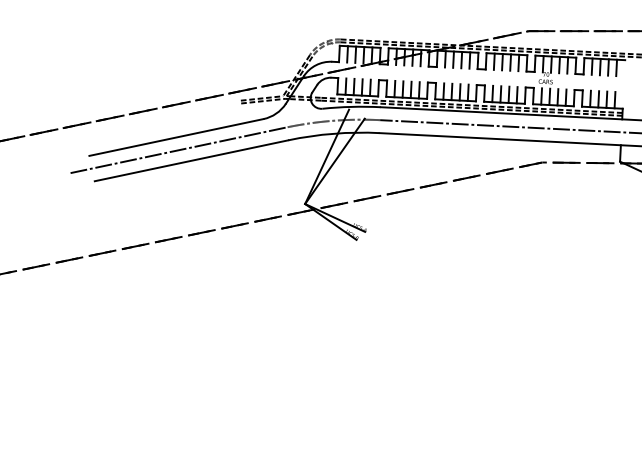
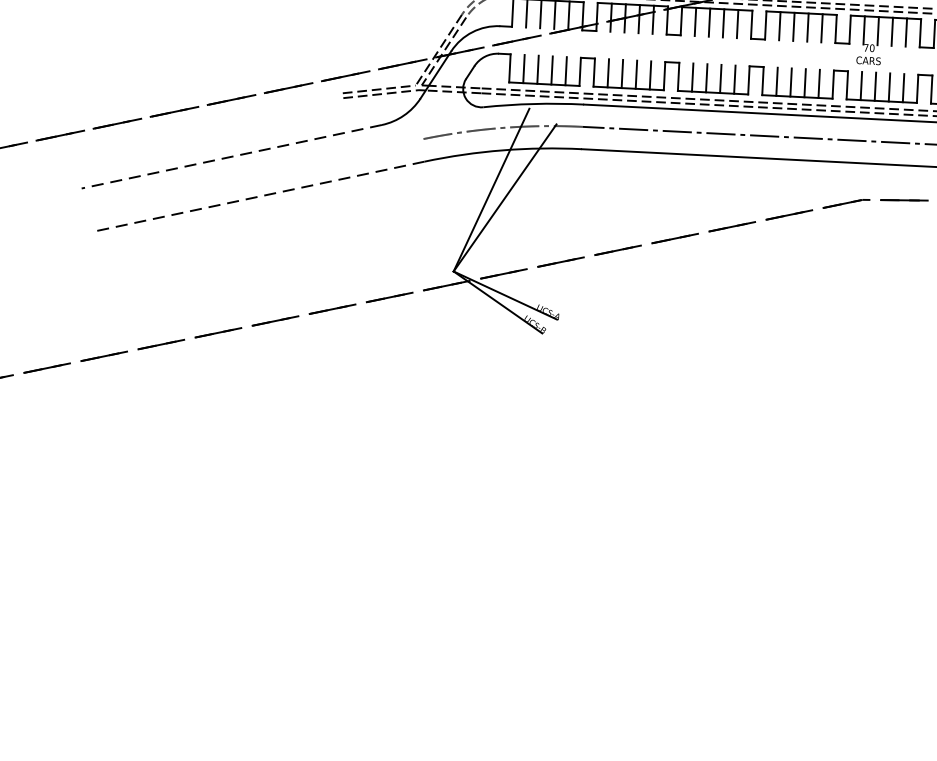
line: (176, 137) -> (231, 156), solid -> dashed
line: (176, 150) -> (231, 179), removed
line: (191, 160) -> (257, 196), solid -> dashed

